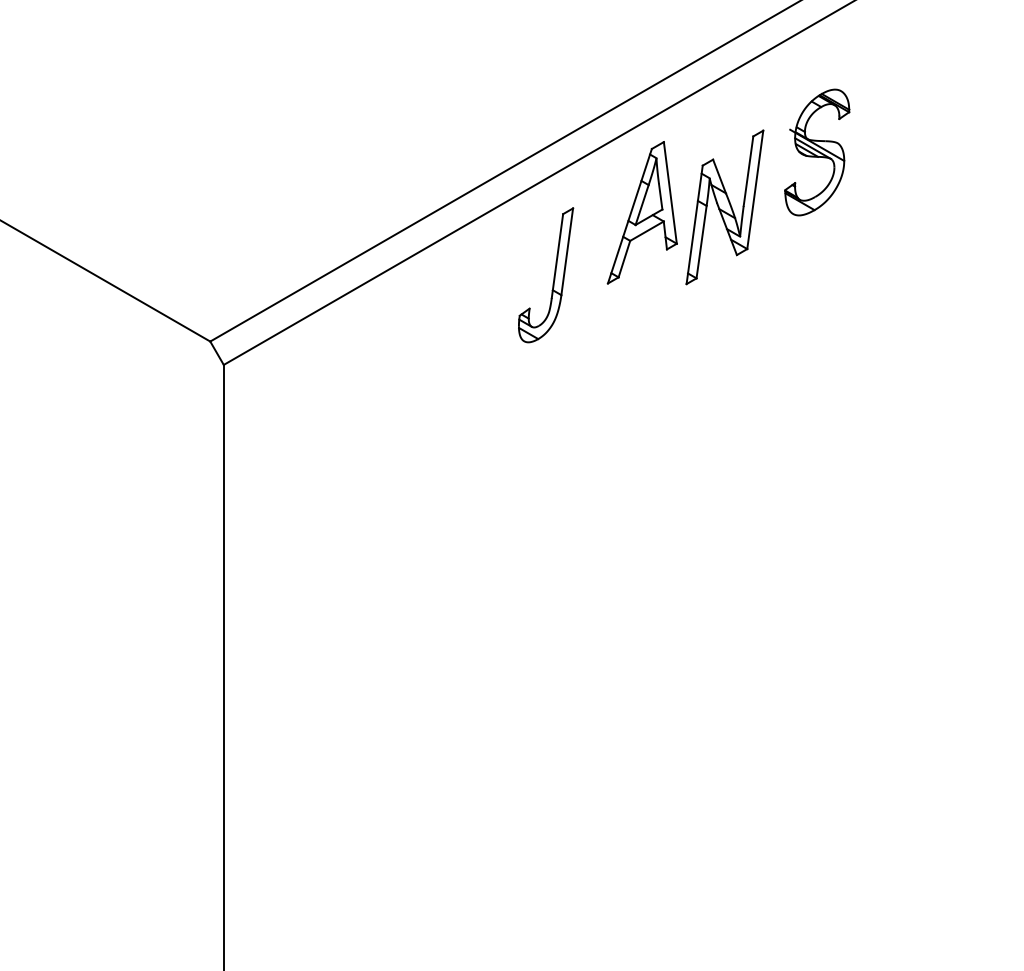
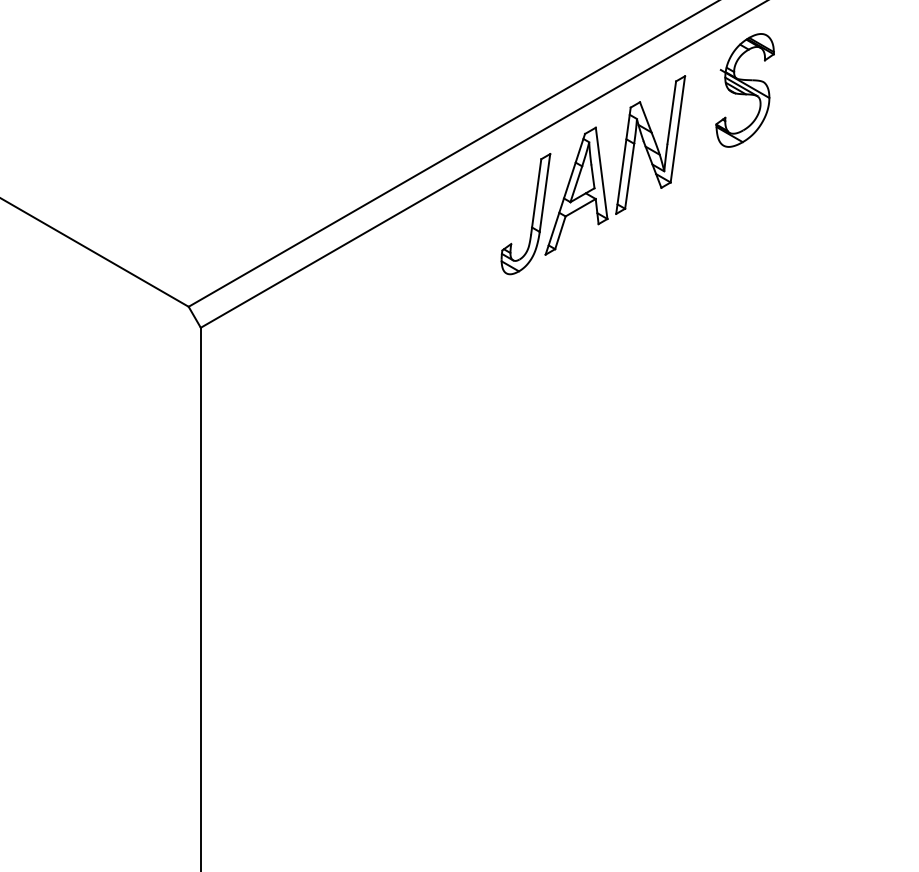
part: (817, 152) -> (745, 90), moved
part: (724, 207) -> (650, 145), moved
part: (553, 276) -> (532, 215), moved

